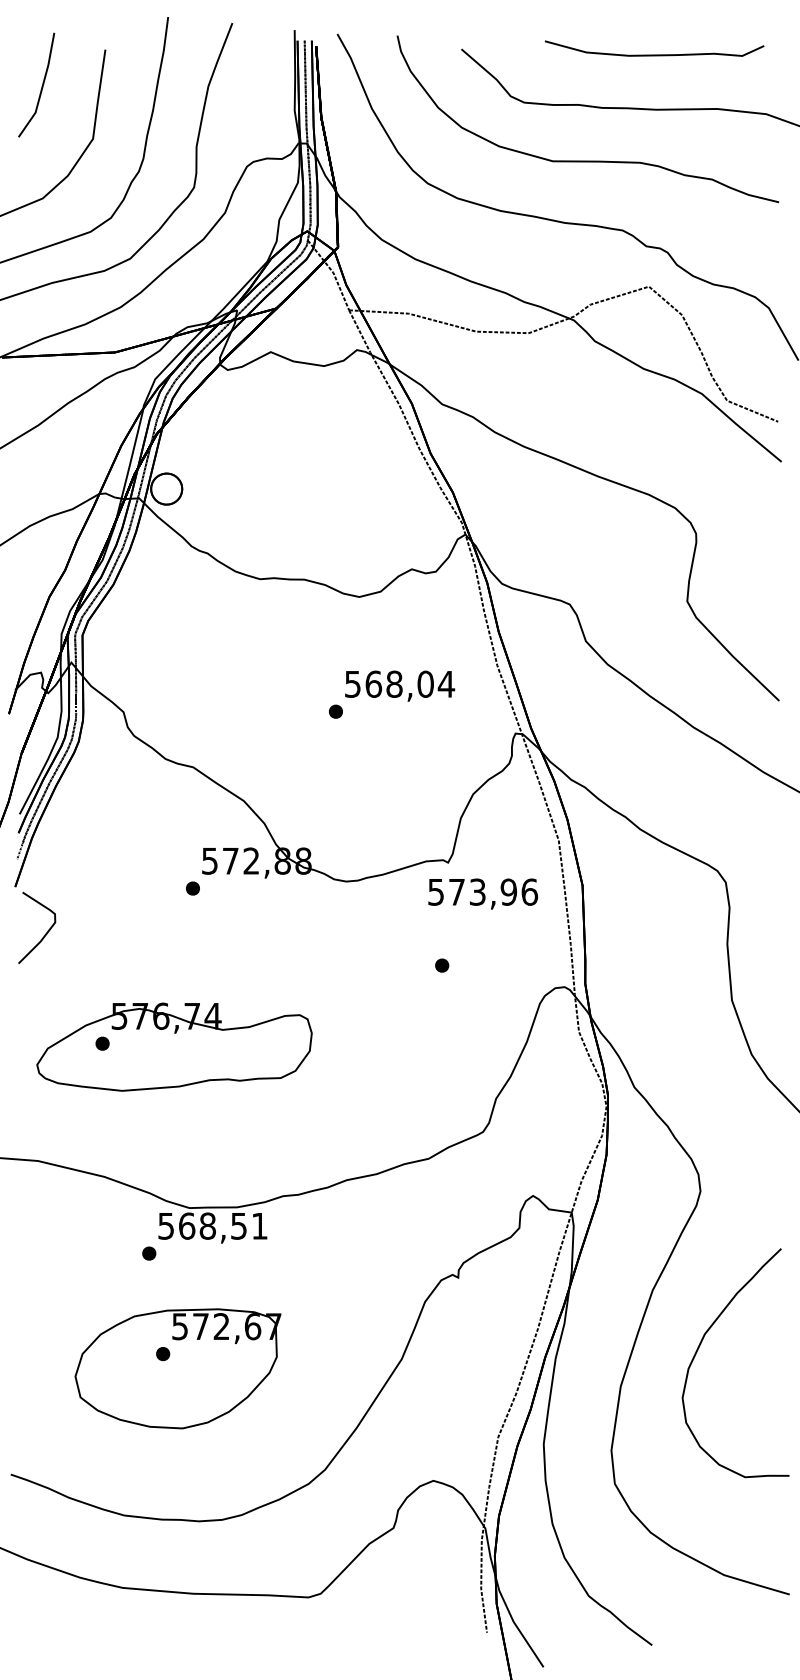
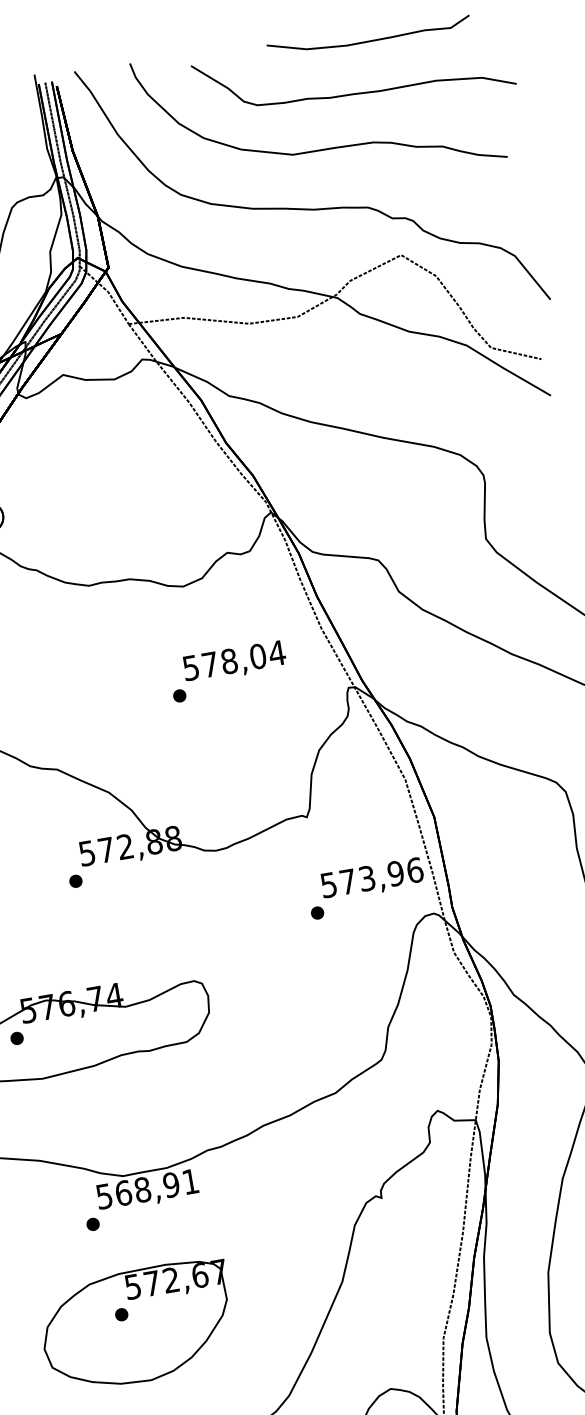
text: (373, 683) -> (209, 664), 568,04 -> 578,04
text: (483, 893) -> (372, 878), moved
text: (238, 1225) -> (170, 1184), 568,51 -> 568,91

